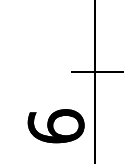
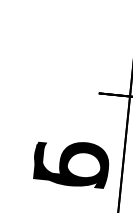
text: (55, 126) -> (70, 163), 6 -> 5

